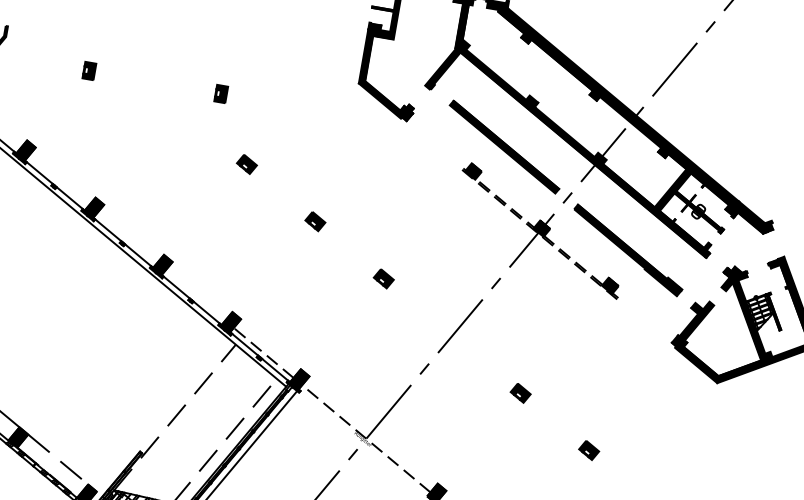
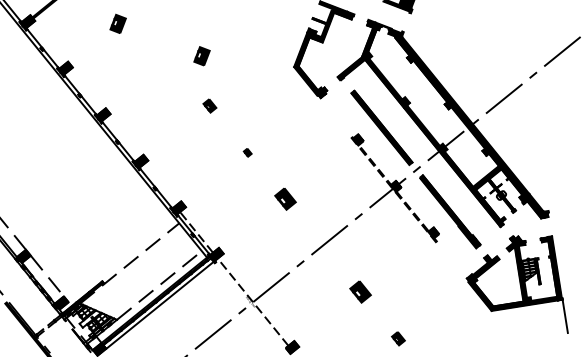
part: (88, 70) -> (117, 23), size x1.4
part: (220, 93) -> (201, 55), size x1.4
part: (315, 221) -> (247, 152), size x0.6
part: (382, 278) -> (284, 198), size x1.6
part: (520, 393) -> (360, 292), size x1.6

